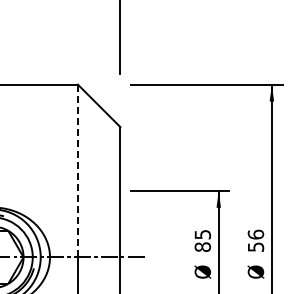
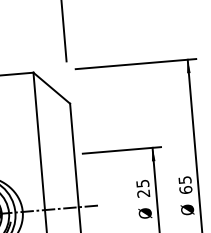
line: (77, 171) -> (38, 141), dashed -> solid
text: (255, 240) -> (185, 184), 56 -> 65
text: (202, 246) -> (143, 193), 85 -> 25

